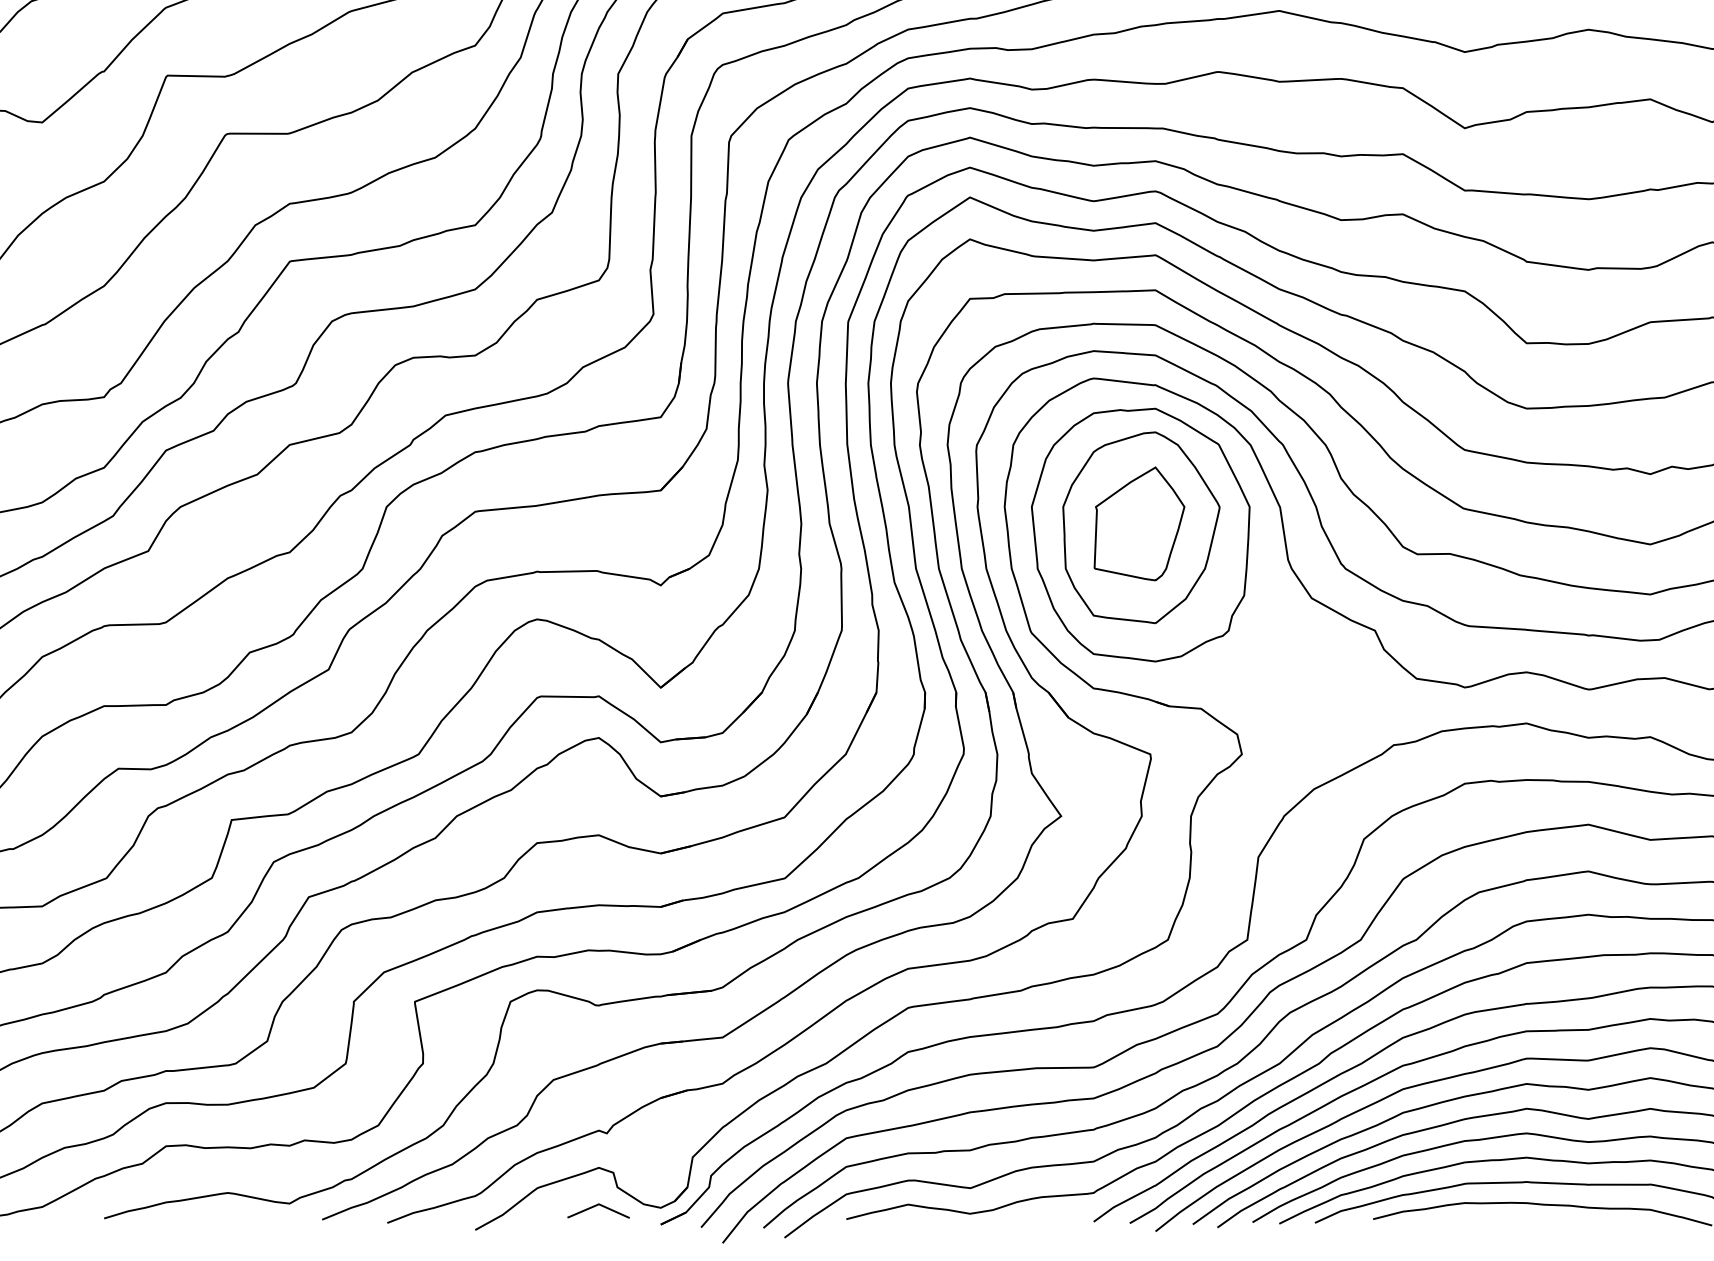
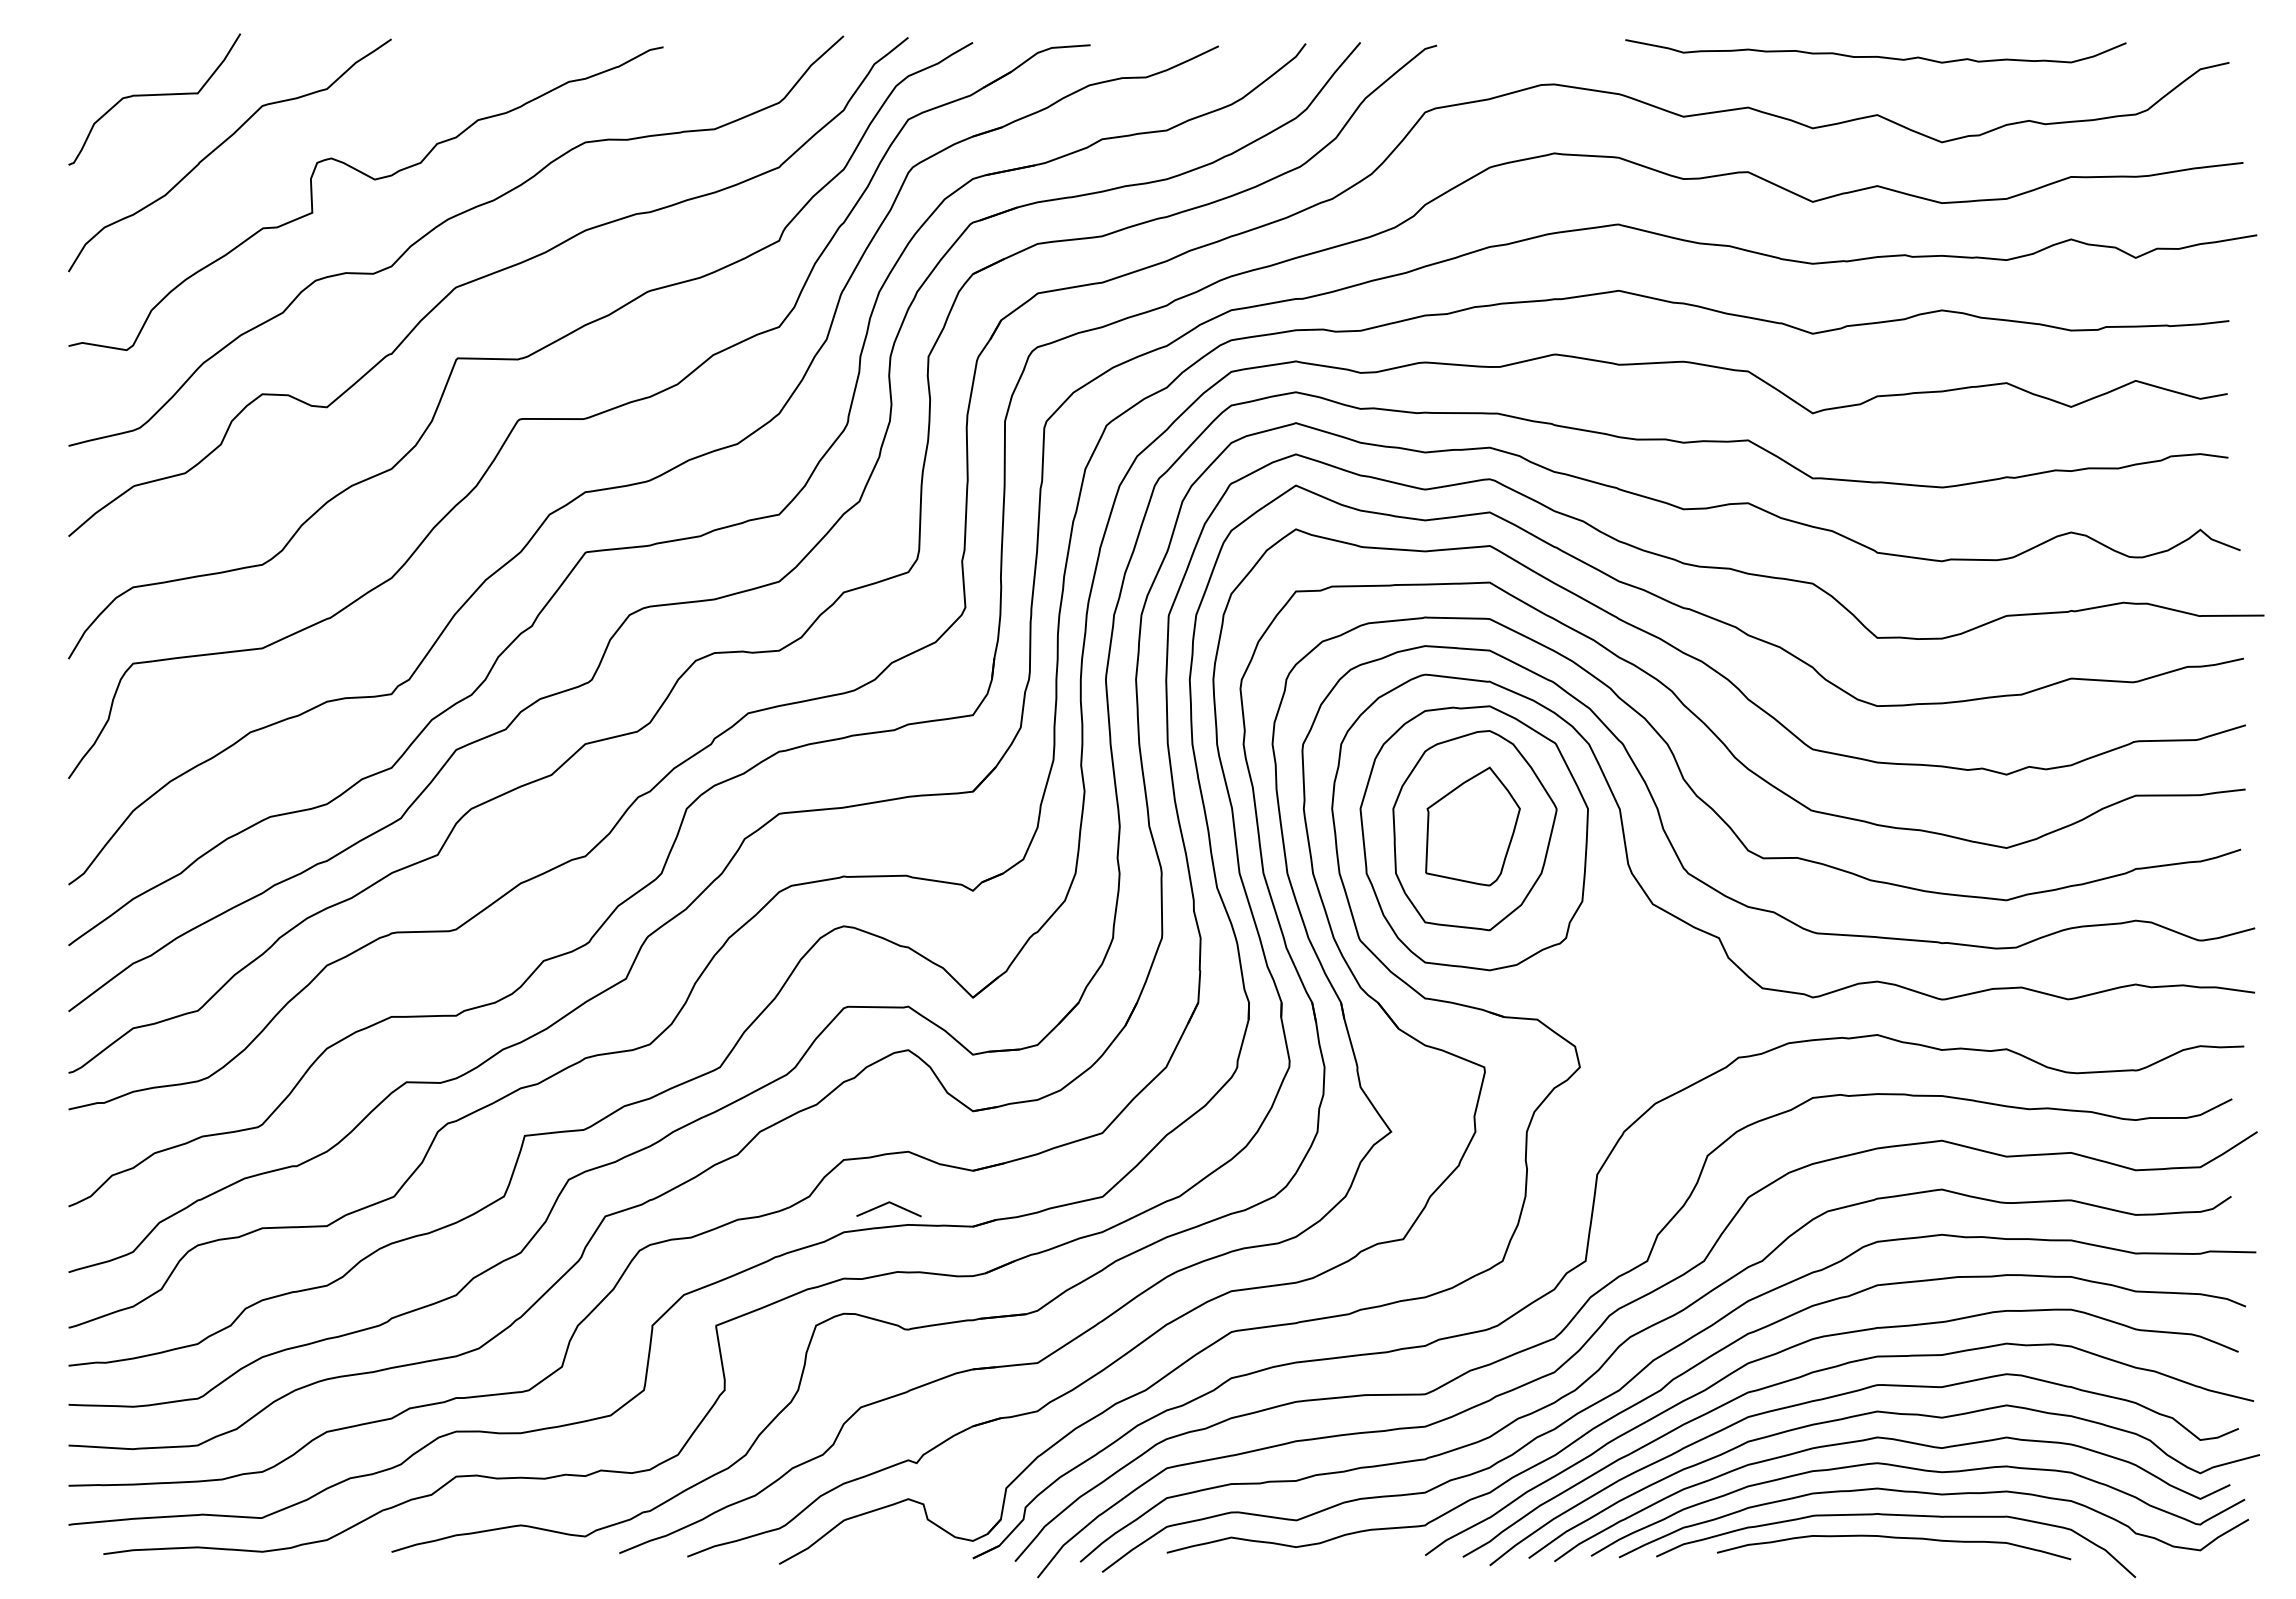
line: (596, 1206) -> (886, 1204), moved

